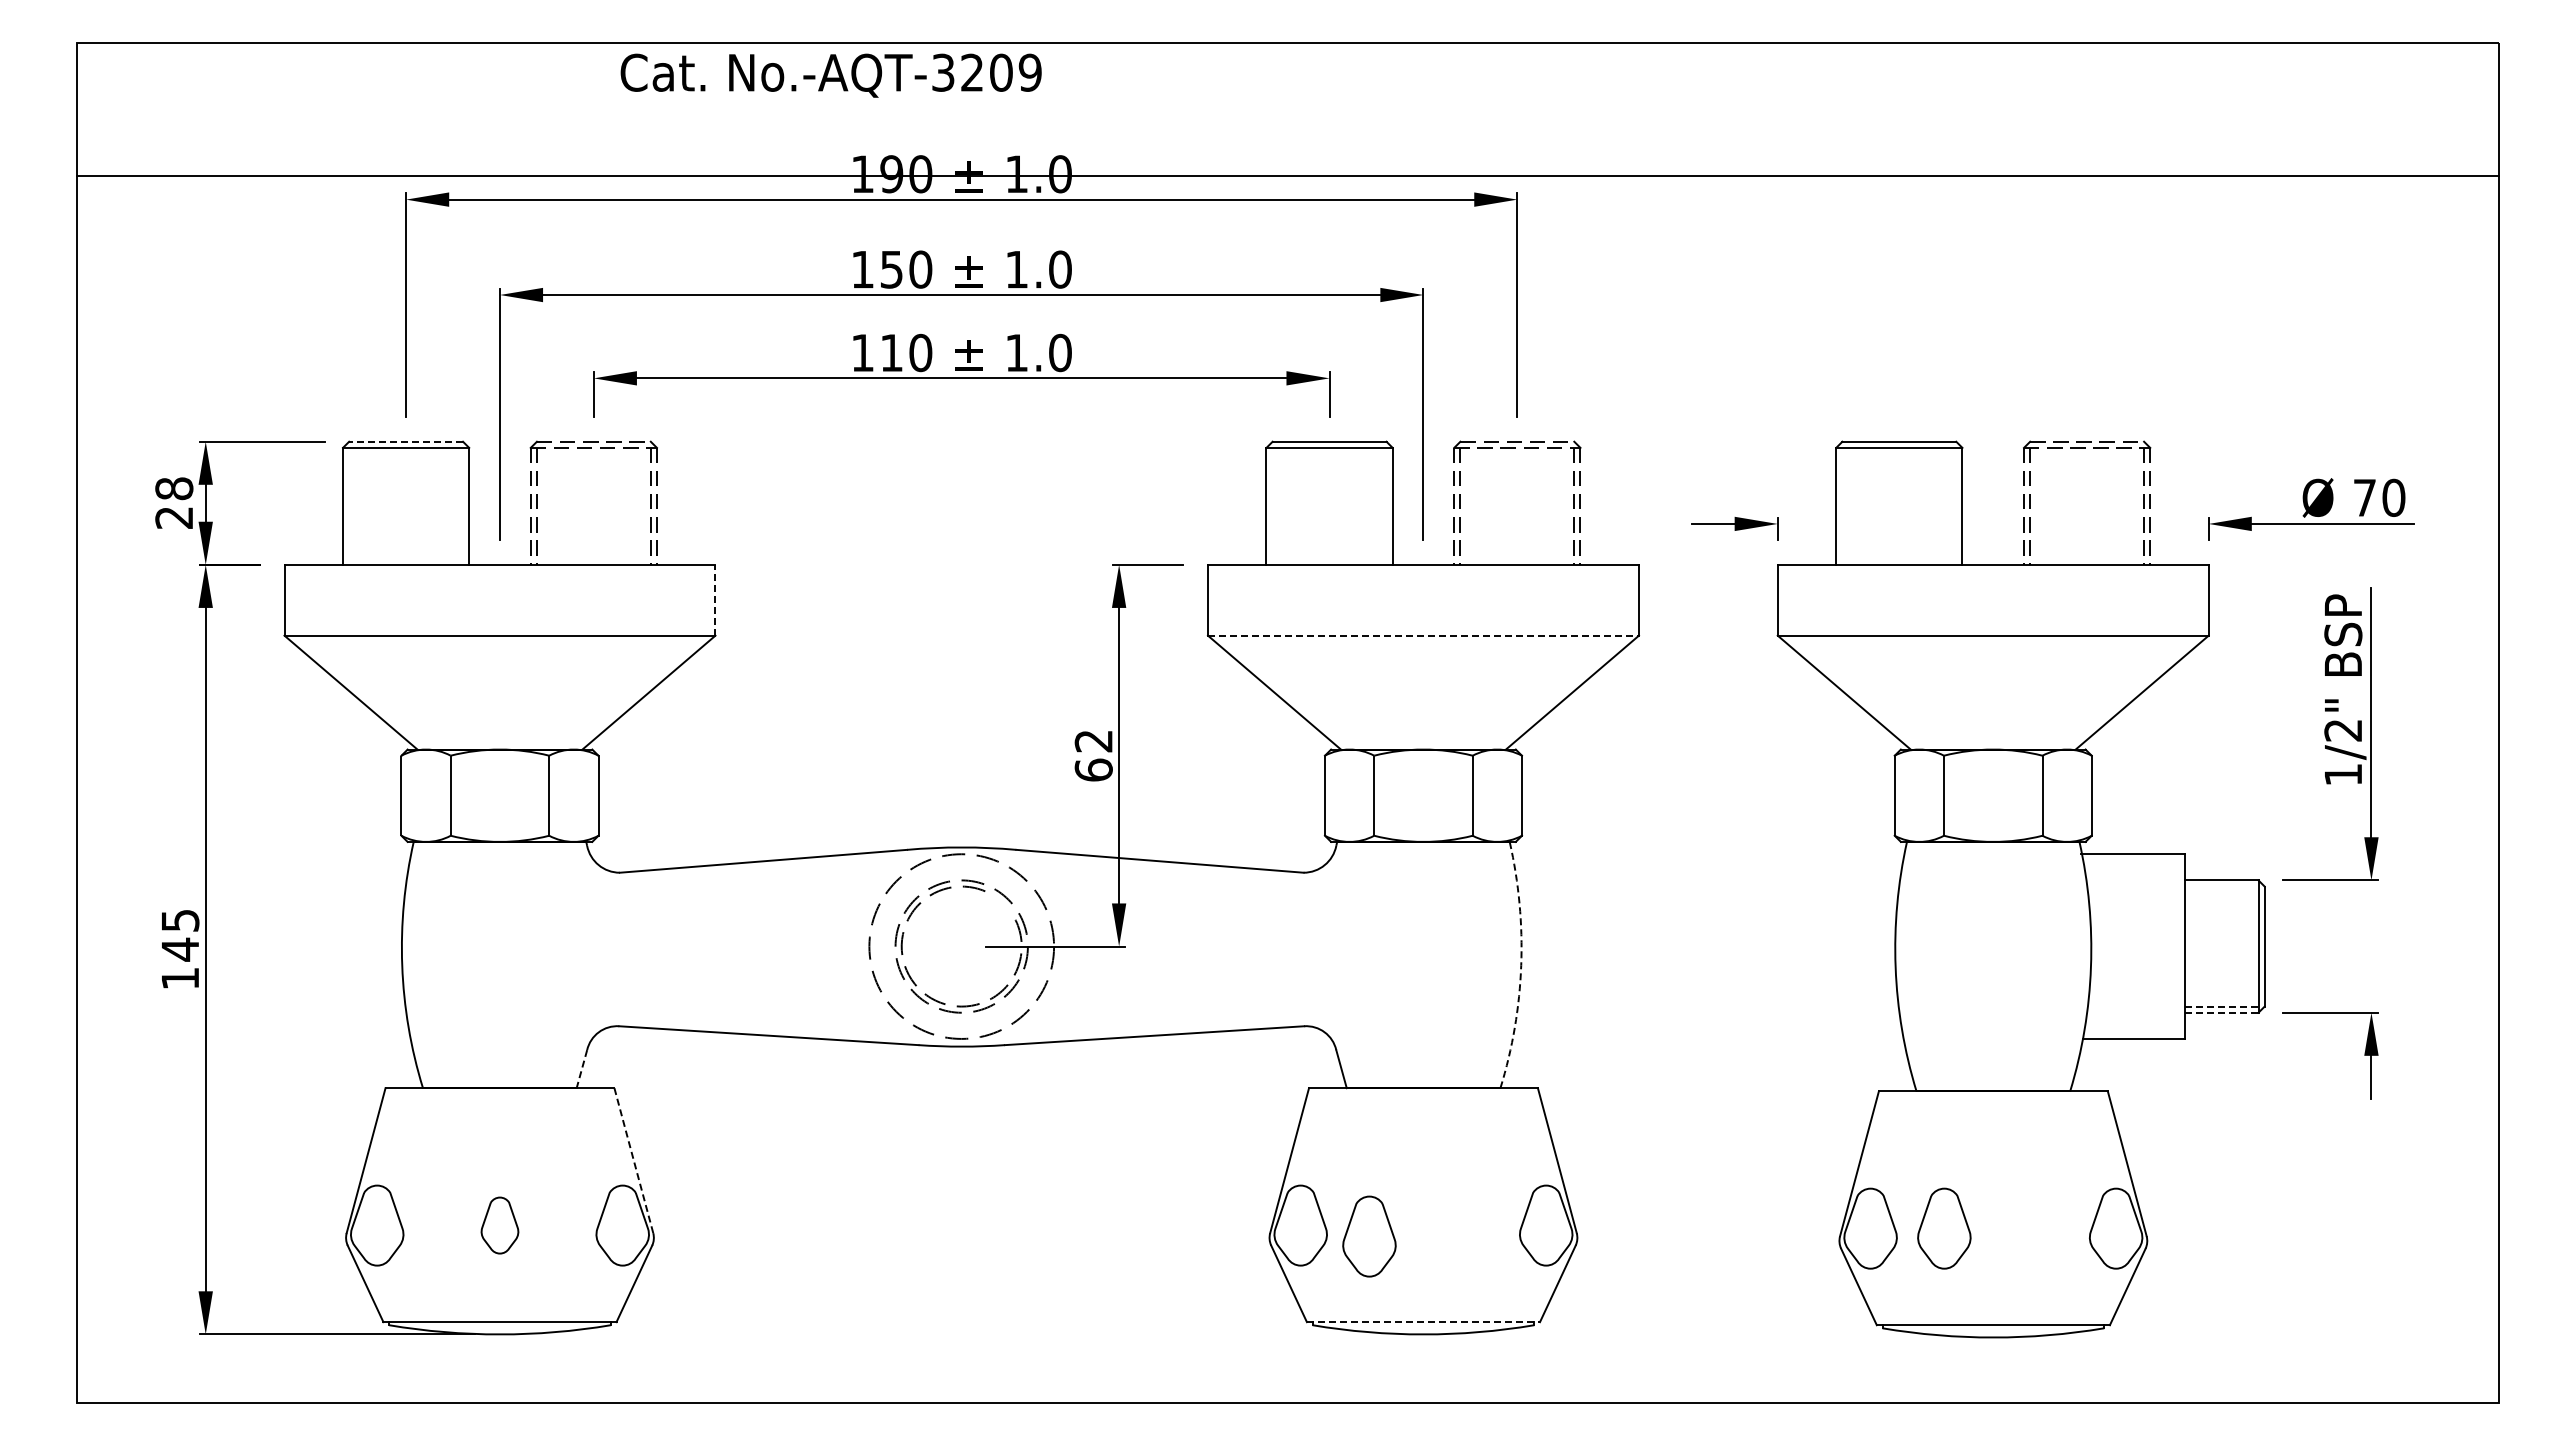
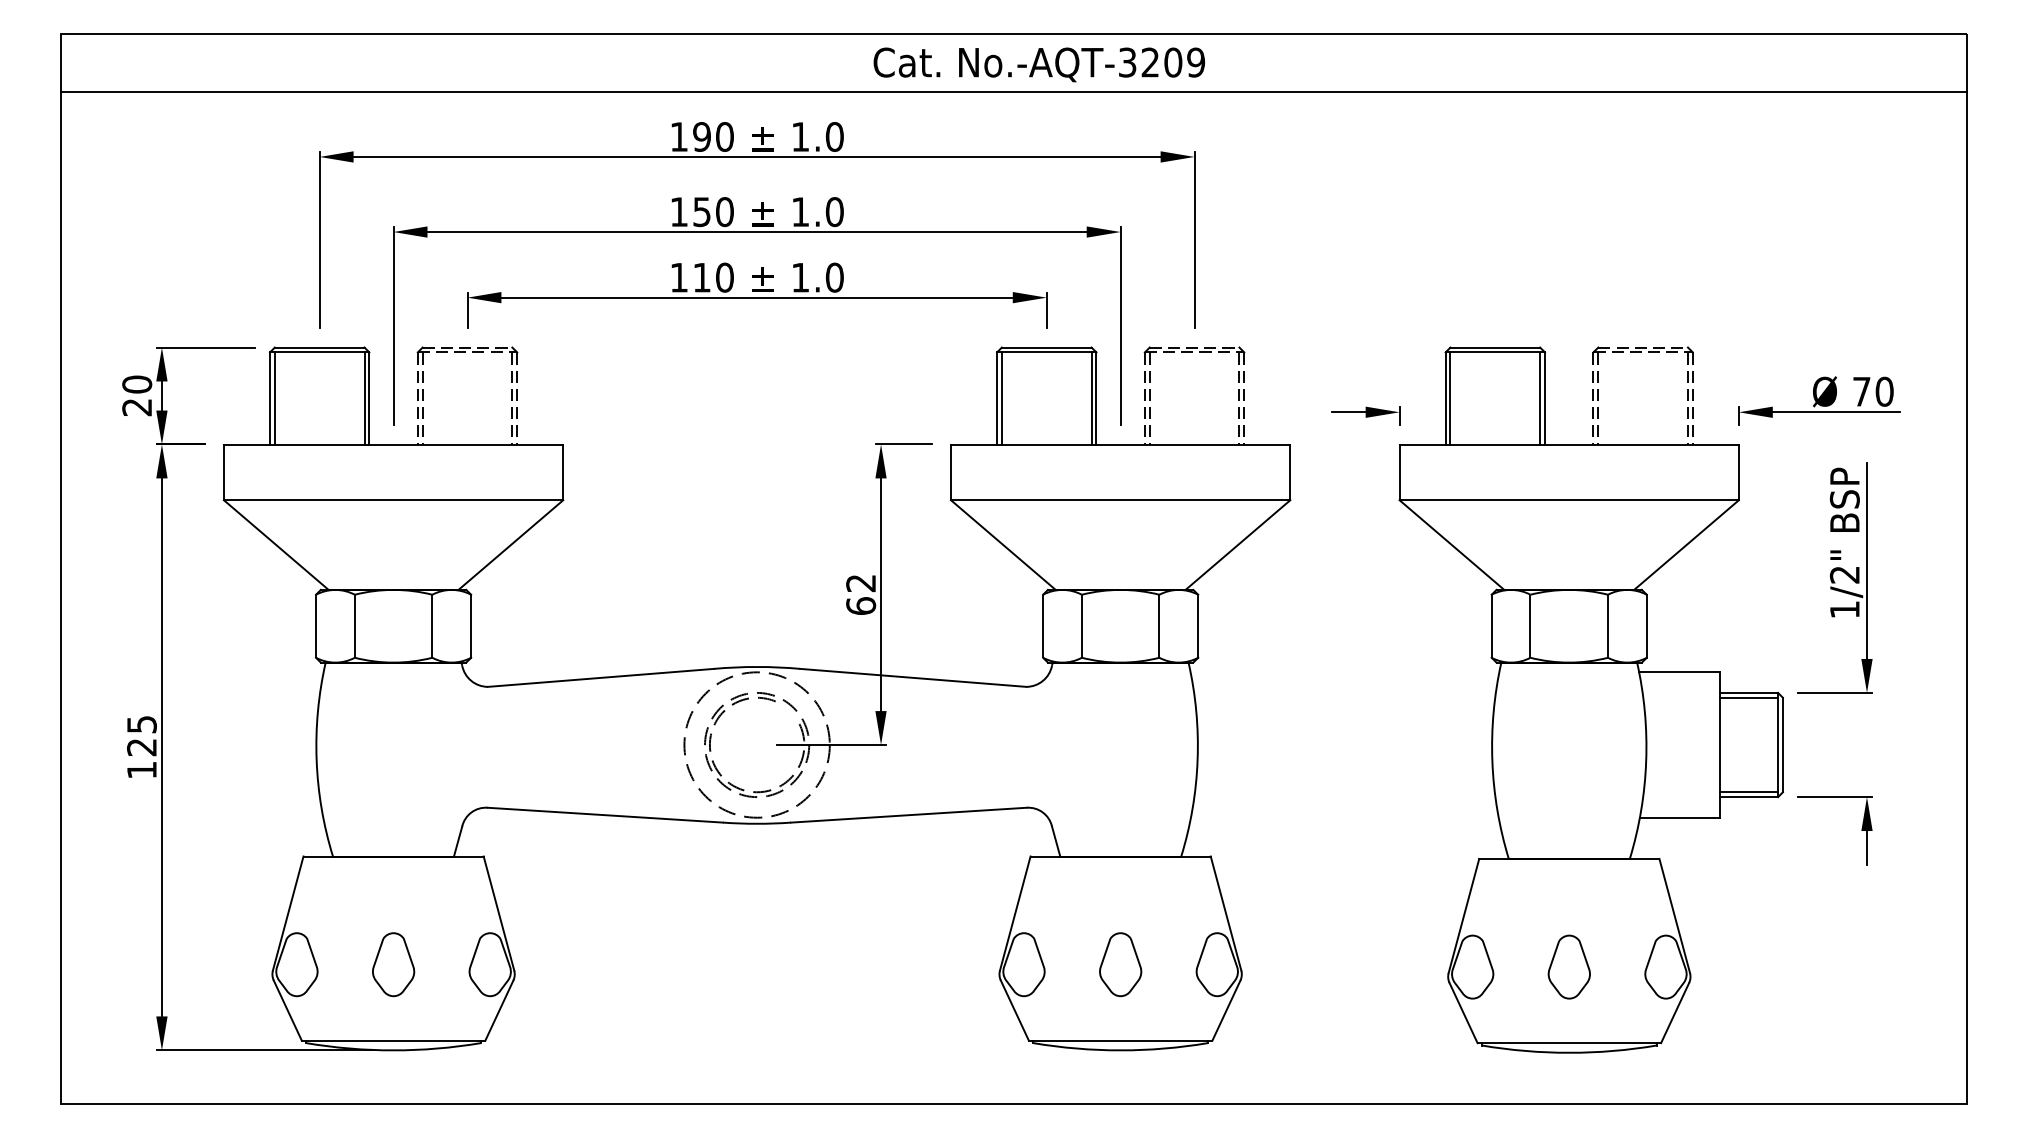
text: (830, 75) -> (1038, 64), moved
line: (1287, 176) -> (1013, 92), moved
line: (406, 441) -> (319, 347), dashed -> solid
text: (174, 488) -> (137, 384), 28 -> 20
line: (349, 505) -> (275, 397), added
line: (463, 505) -> (364, 397), added
line: (1272, 505) -> (1001, 397), added
line: (1386, 505) -> (1091, 397), added
line: (1842, 505) -> (1450, 397), added
line: (1956, 505) -> (1540, 397), added
line: (715, 599) -> (563, 471), dashed -> solid
line: (1423, 635) -> (1120, 500), dashed -> solid
line: (2221, 886) -> (1748, 697), added
text: (179, 949) -> (141, 747), 145 -> 125
arc: (1521, 965) -> (1197, 759), dashed -> solid
line: (2221, 1006) -> (1748, 792), dashed -> solid
line: (2221, 1012) -> (1748, 796), dashed -> solid
line: (581, 1069) -> (457, 841), dashed -> solid
line: (633, 1161) -> (498, 914), dashed -> solid
part: (499, 1225) -> (393, 964), size x1.43
part: (1944, 1228) -> (1569, 966), moved
part: (1369, 1236) -> (1120, 964), moved
line: (1423, 1322) -> (1120, 1040), dashed -> solid

